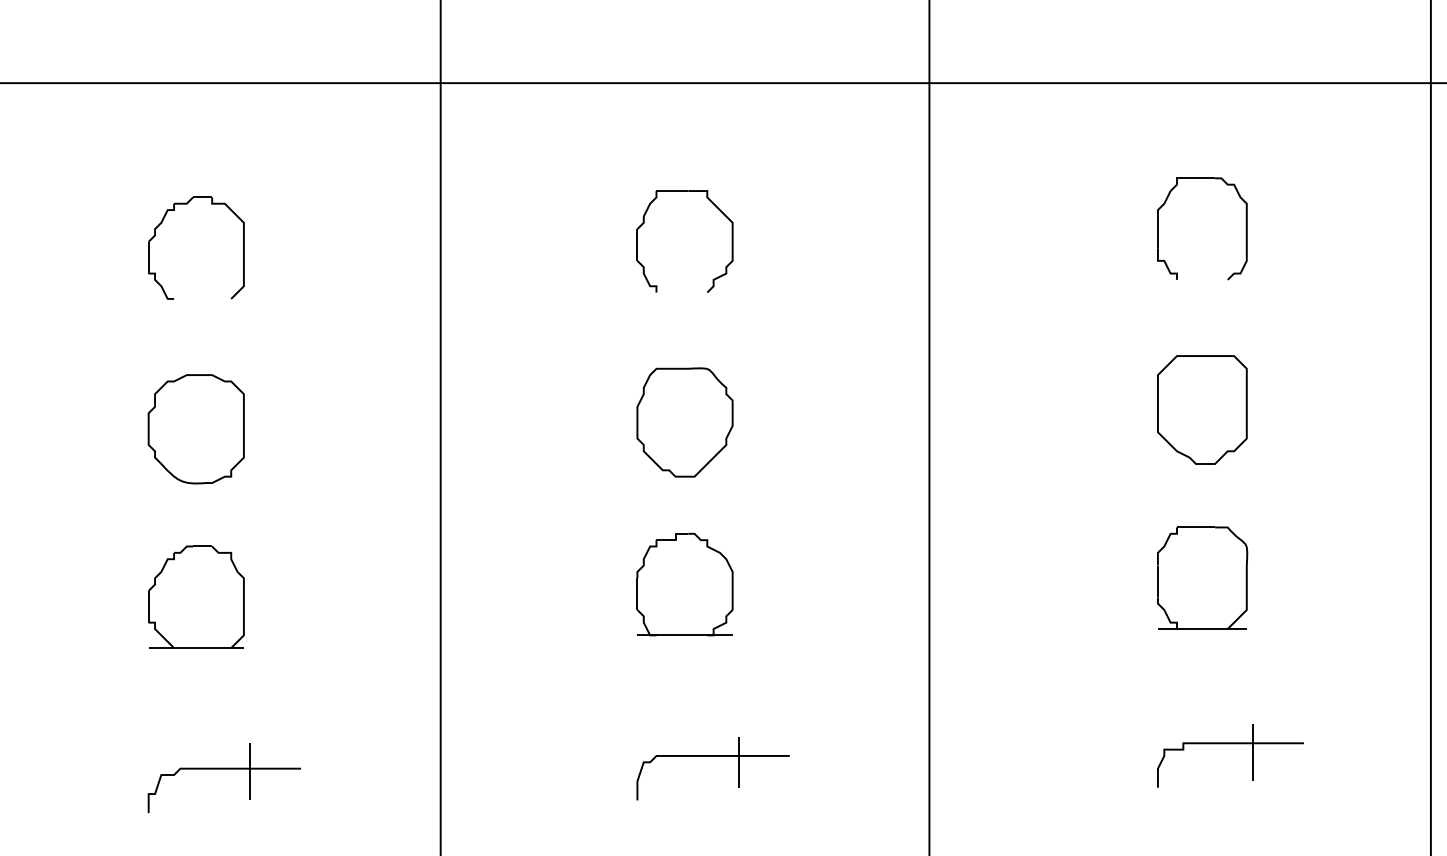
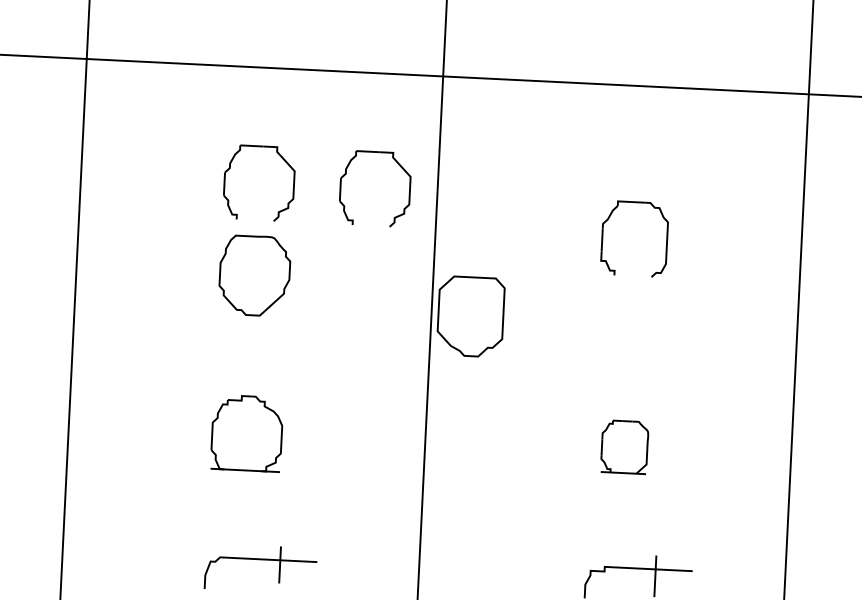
part: (803, 223) -> (346, 174), added
part: (1245, 228) -> (666, 240), moved
part: (1202, 409) -> (470, 316), moved
part: (684, 422) -> (254, 275), moved
part: (1202, 577) -> (624, 446), size x0.7

